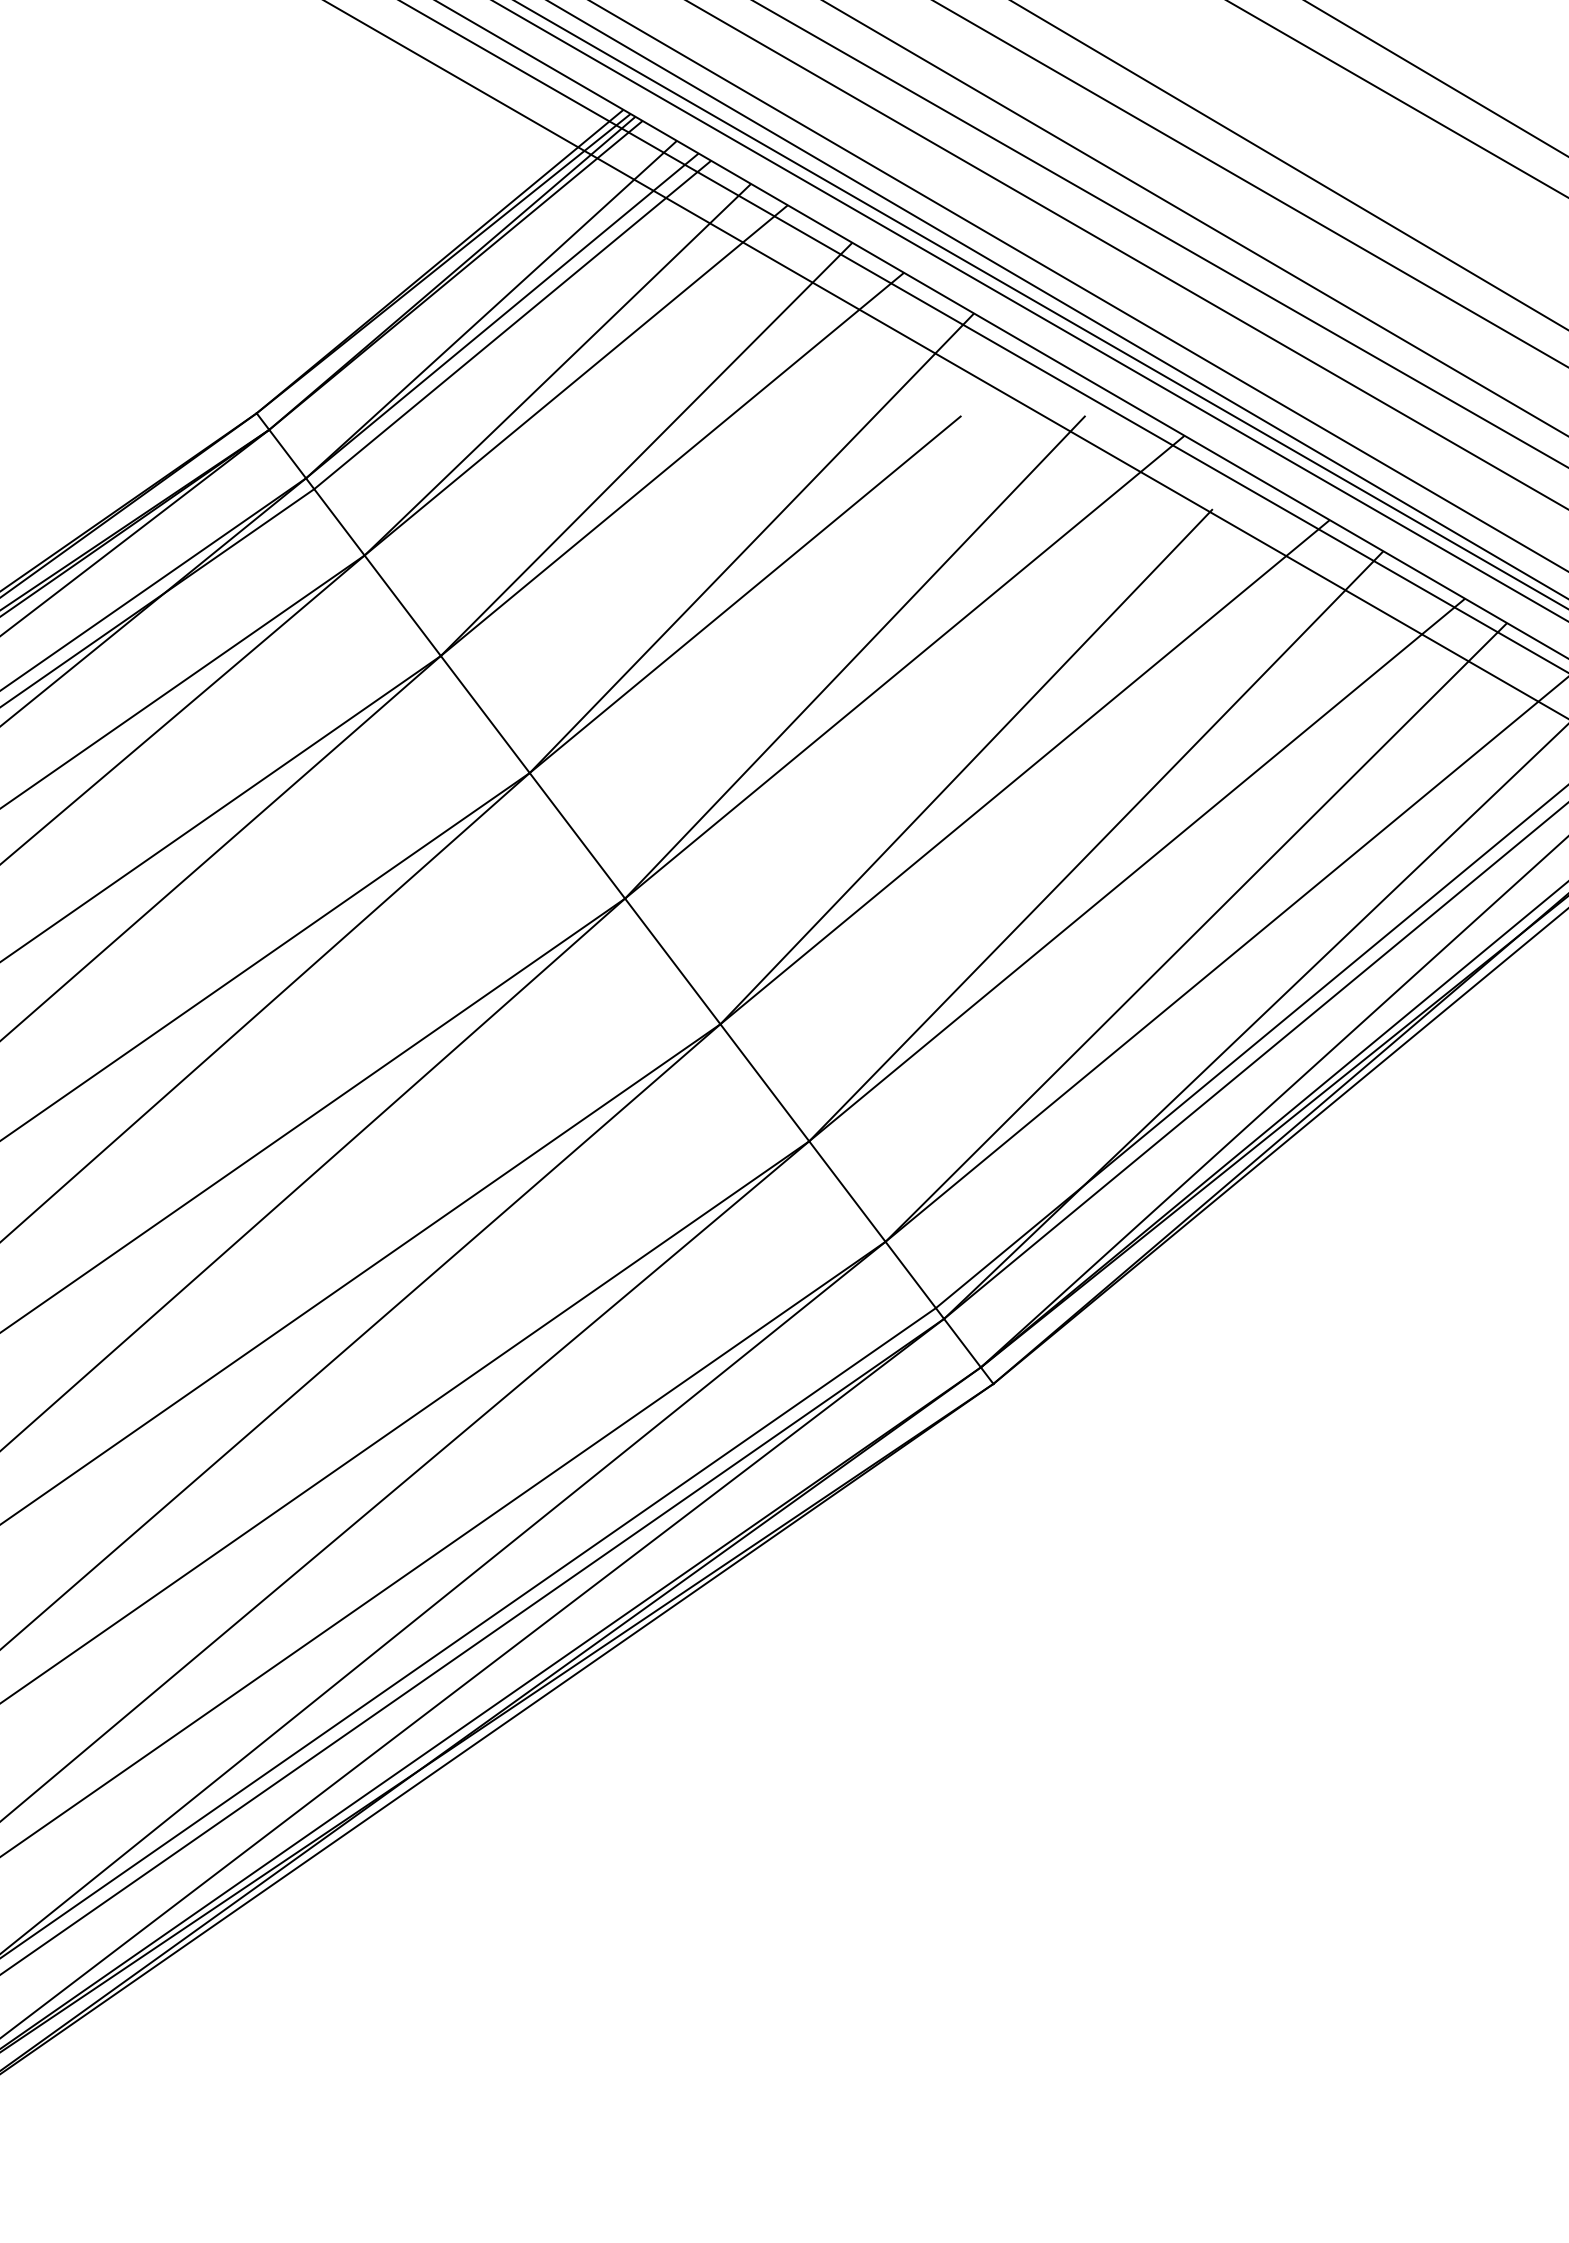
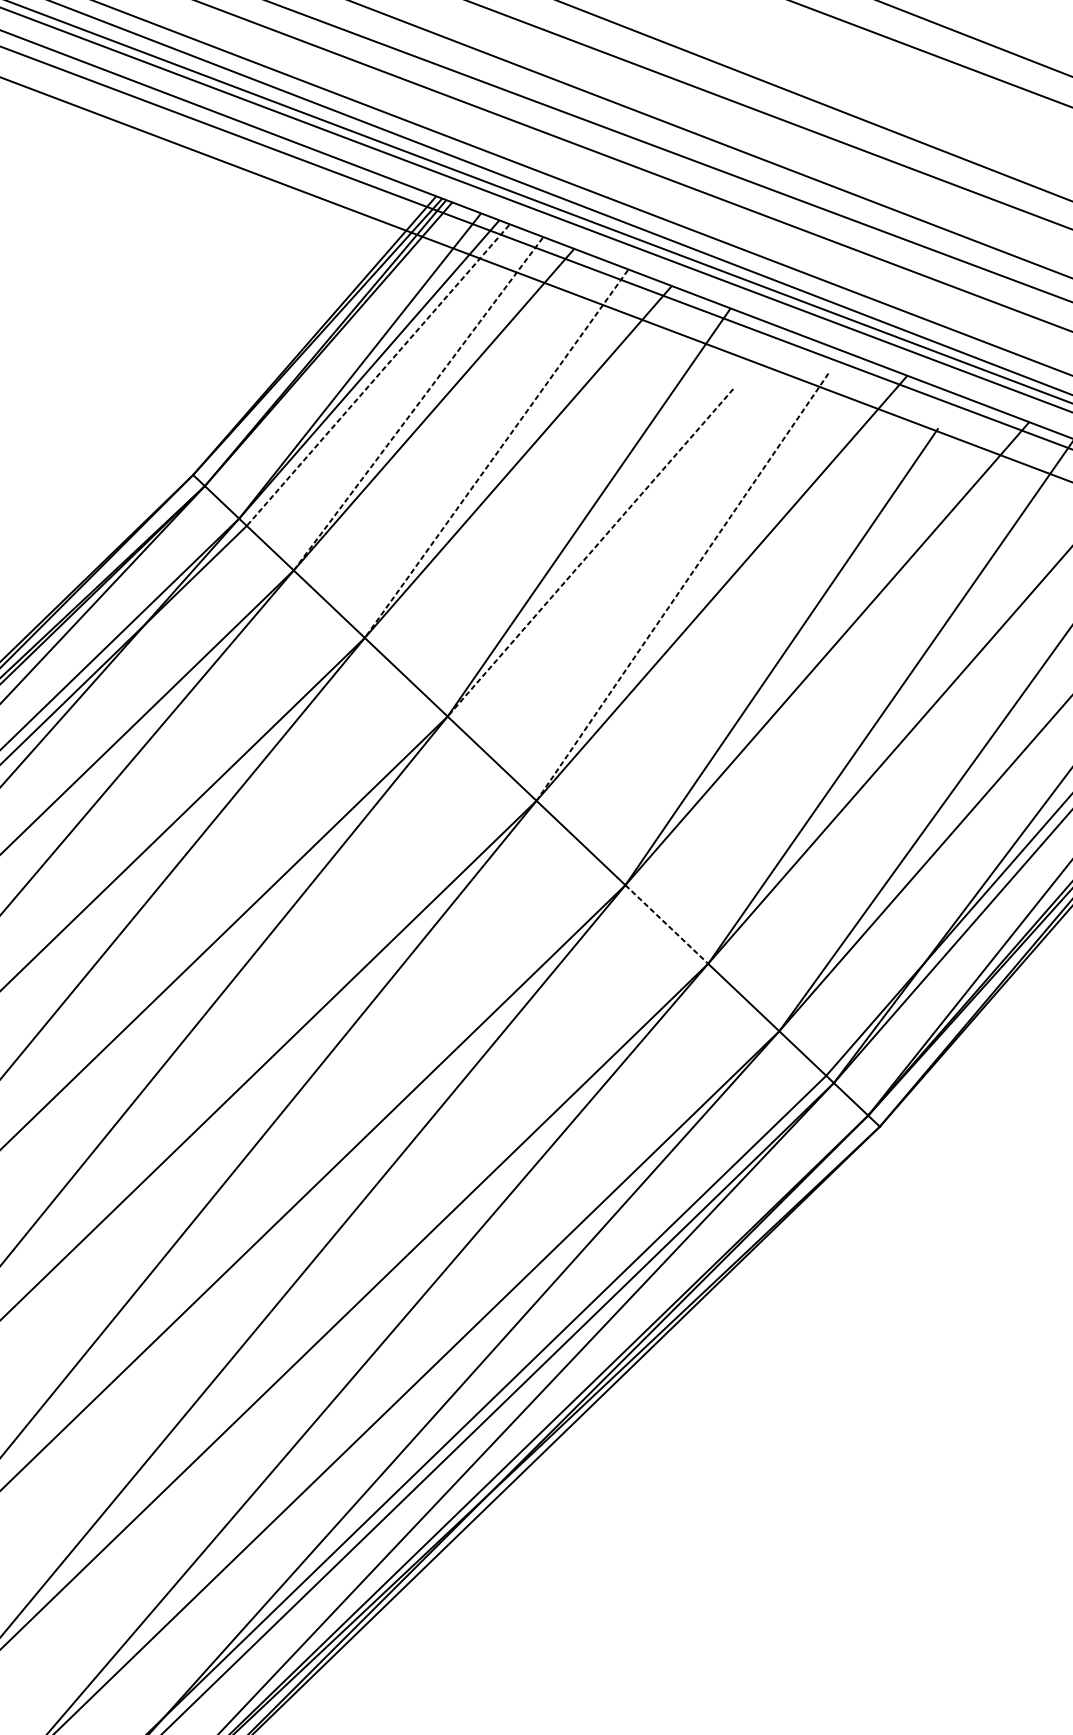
line: (512, 325) -> (378, 375), solid -> dashed
line: (557, 370) -> (418, 404), solid -> dashed
line: (645, 450) -> (495, 454), solid -> dashed
line: (745, 594) -> (590, 552), solid -> dashed
line: (854, 657) -> (682, 587), solid -> dashed
line: (765, 1083) -> (667, 924), solid -> dashed

